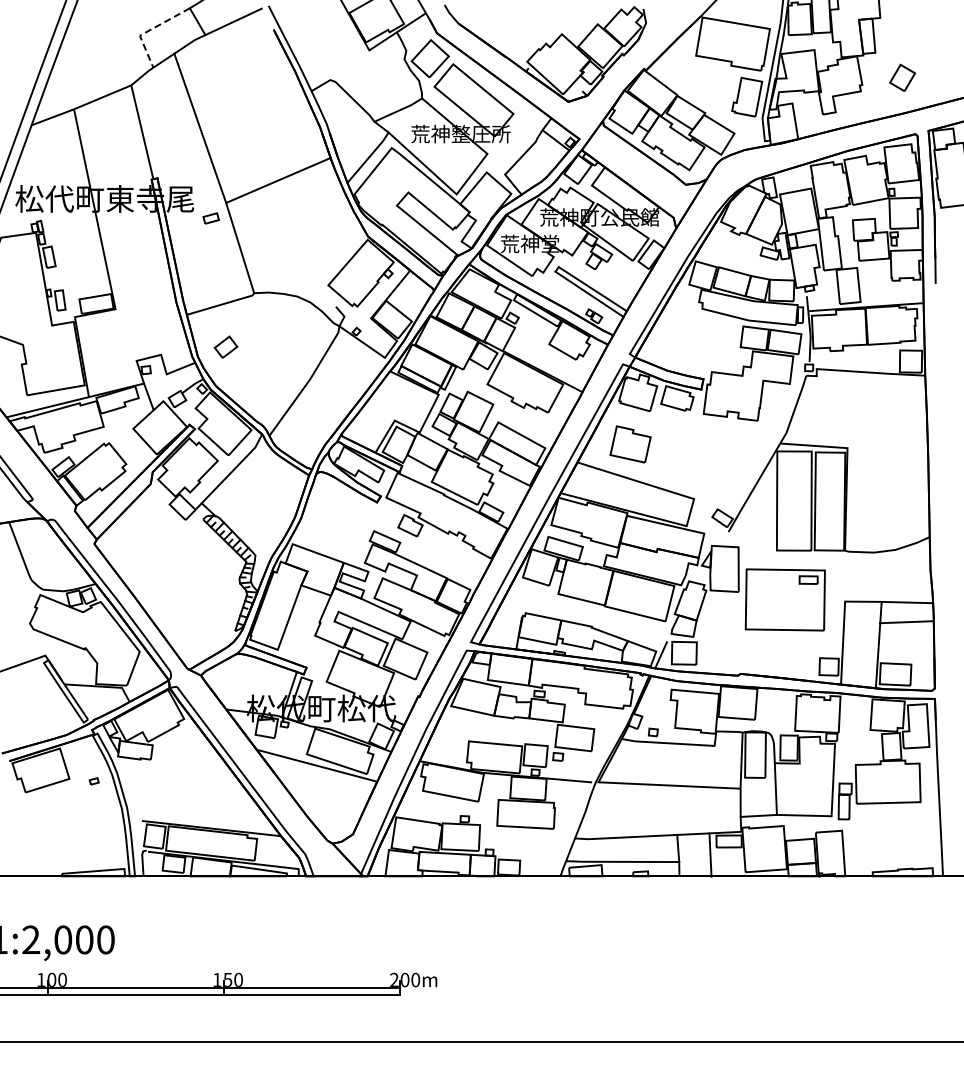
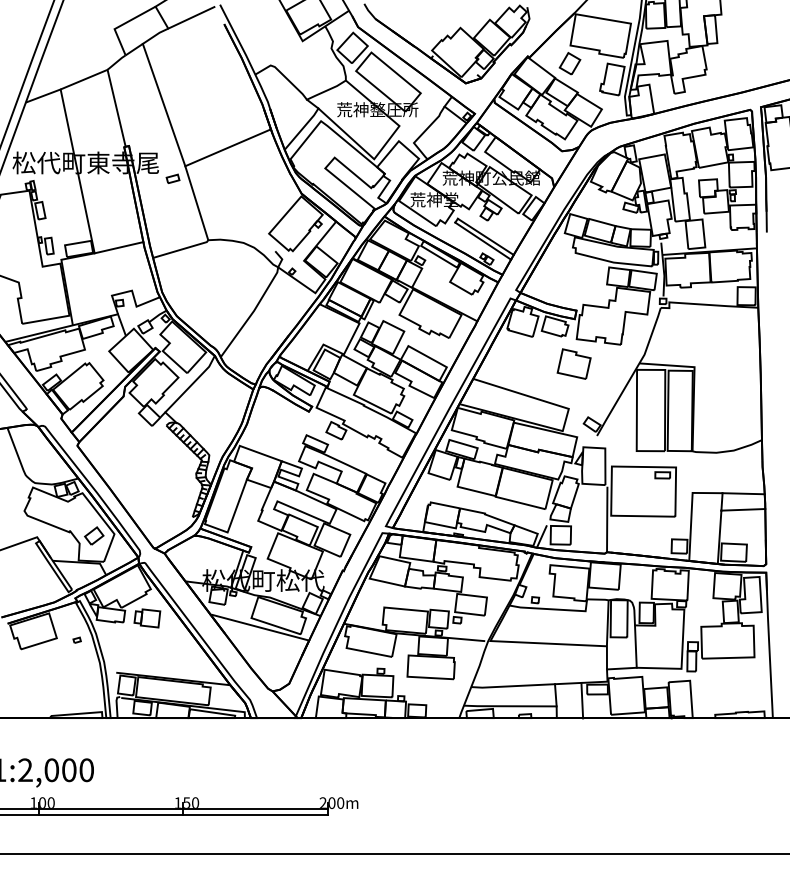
line: (149, 30) -> (122, 24), dashed -> solid
part: (902, 77) -> (569, 63), moved
line: (145, 302) -> (119, 247), added
part: (225, 346) -> (93, 535), moved
part: (630, 444) -> (574, 364), moved
line: (740, 634) -> (606, 519), added
part: (179, 754) -> (147, 618), added

